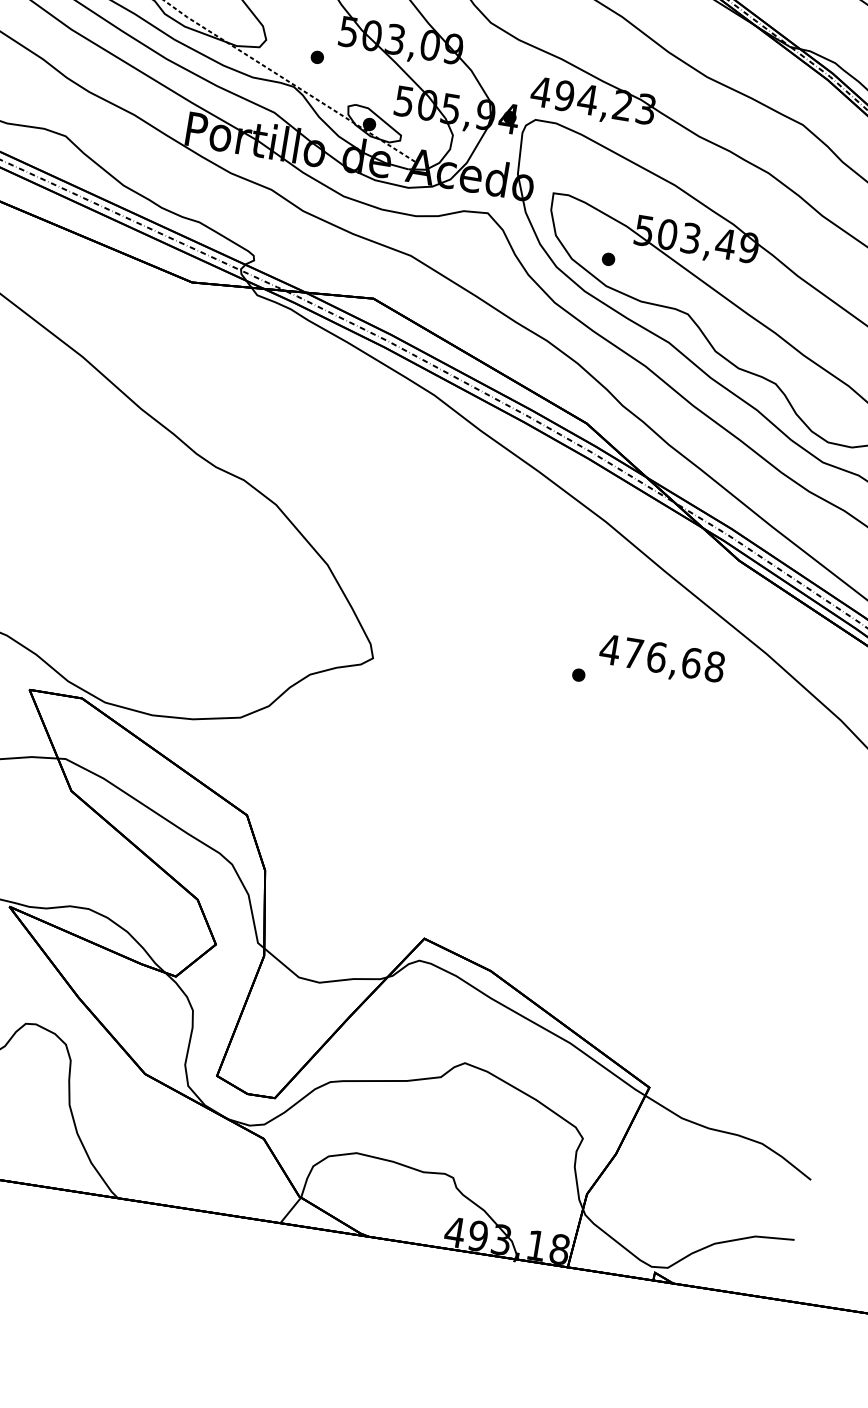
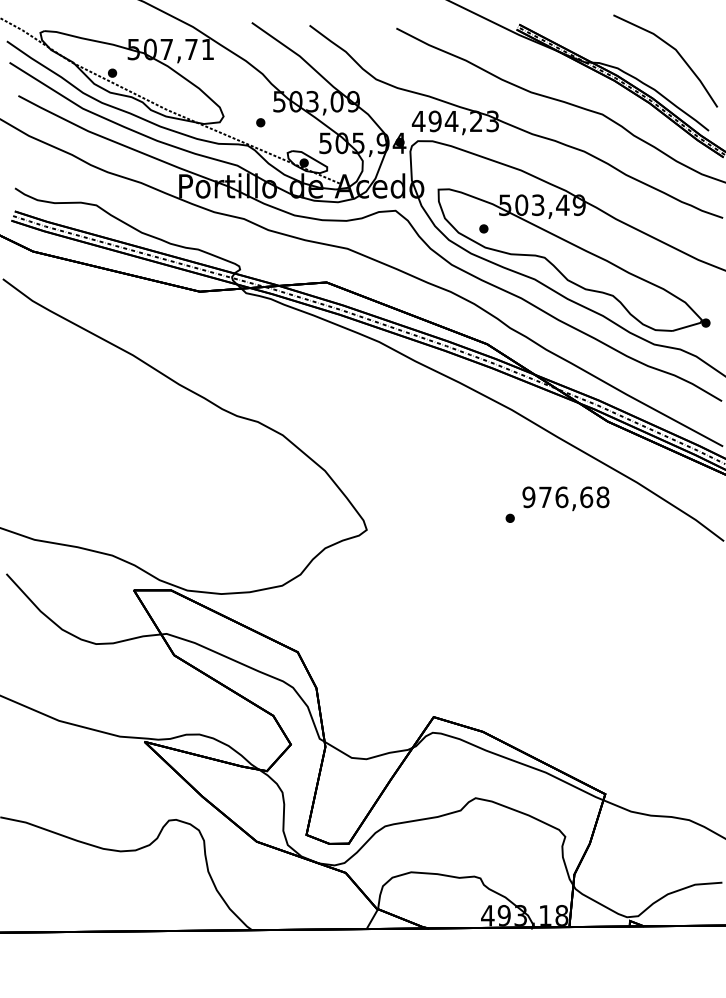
text: (609, 649) -> (528, 497), 476,68 -> 976,68

